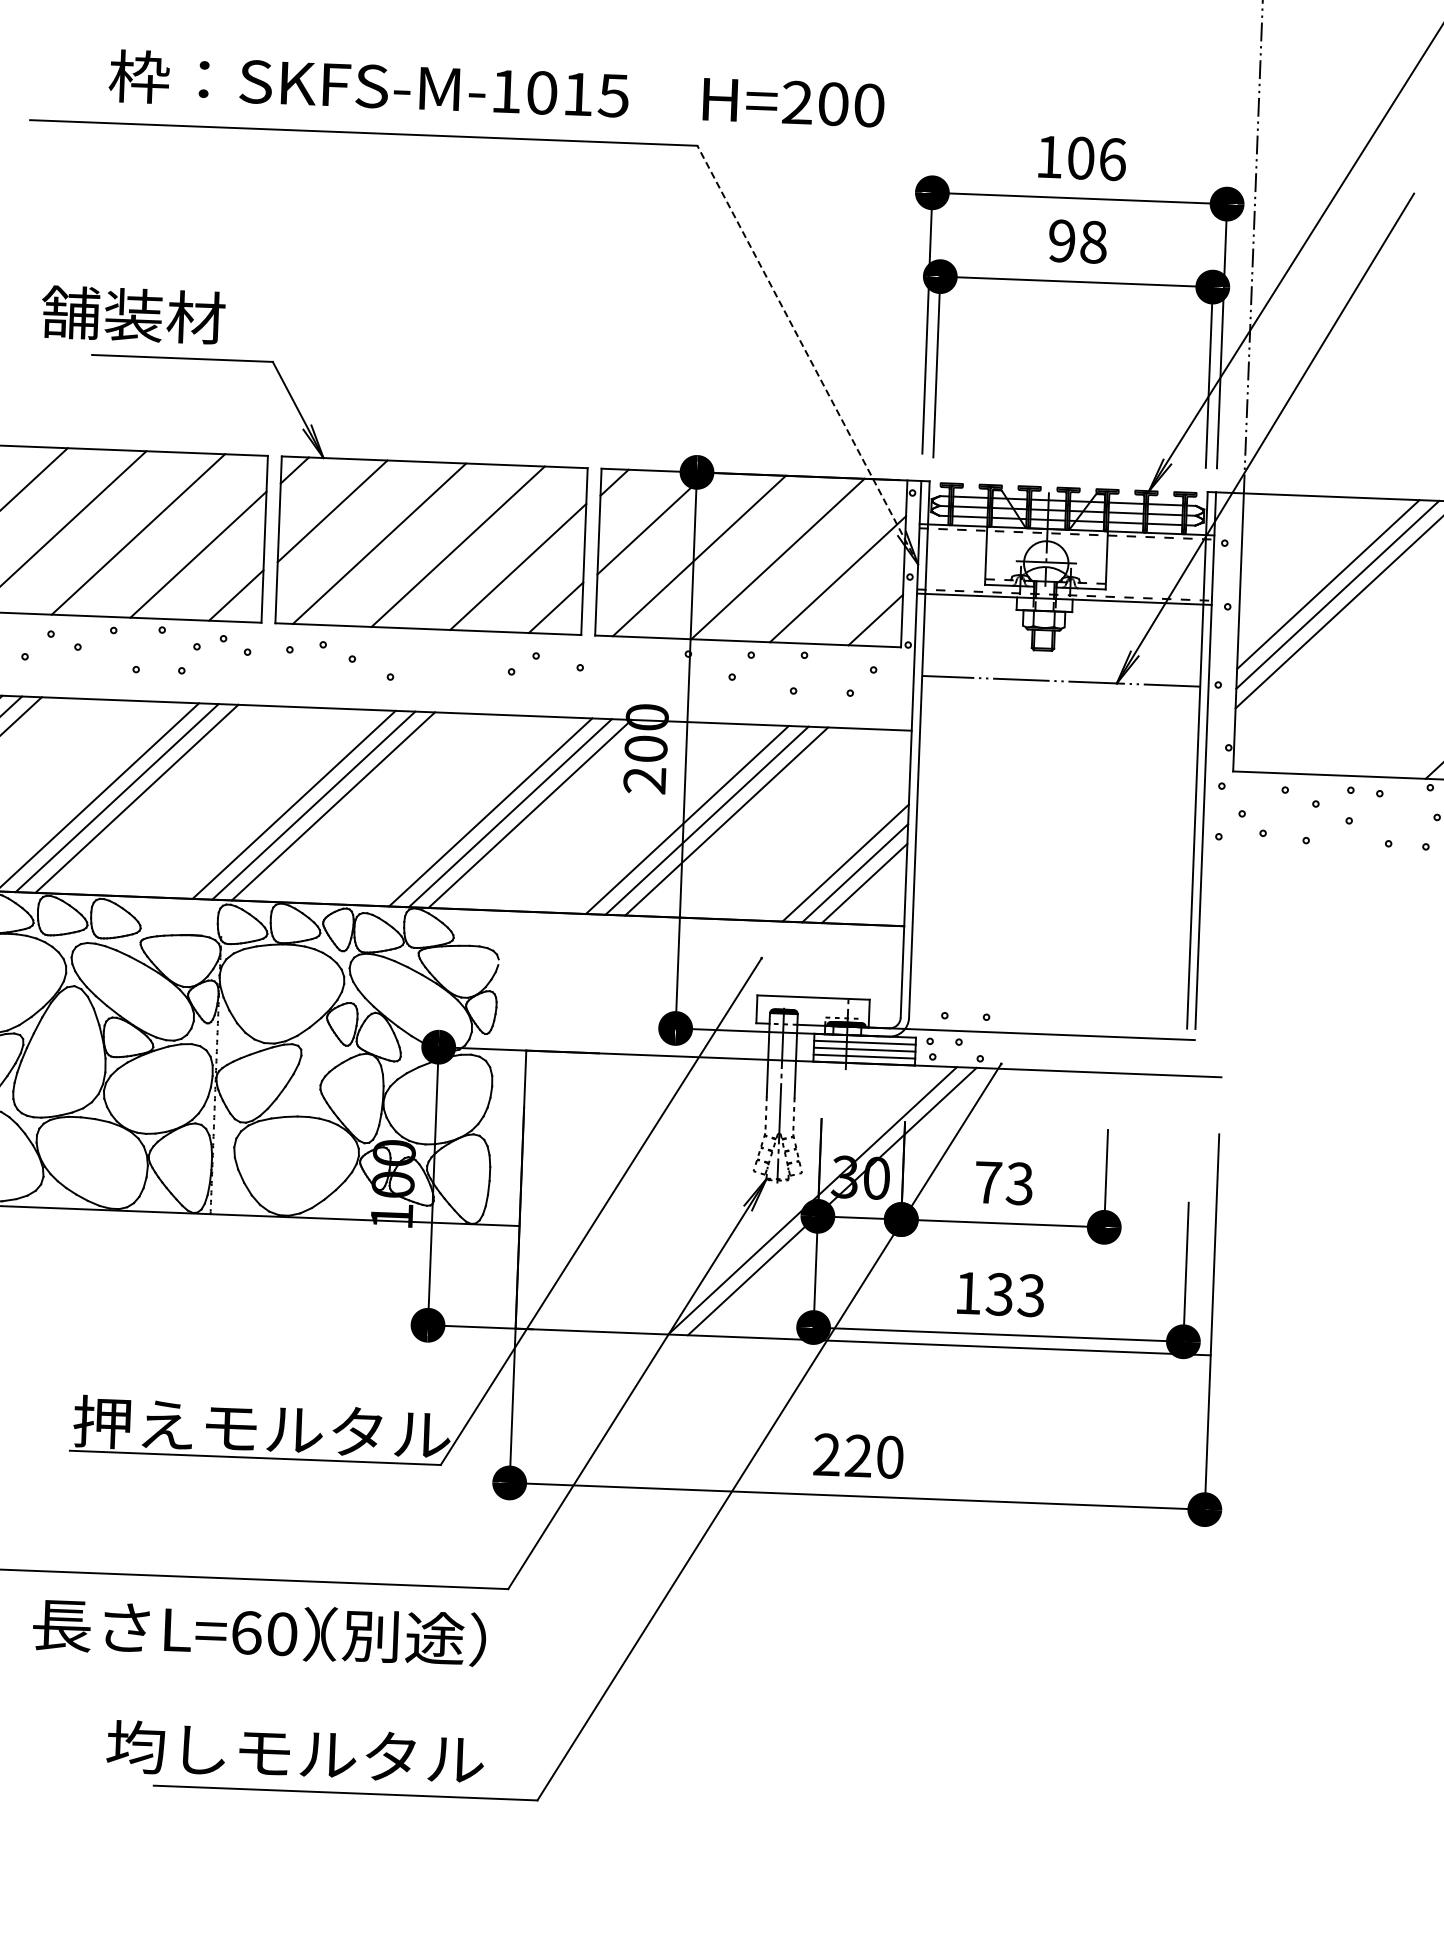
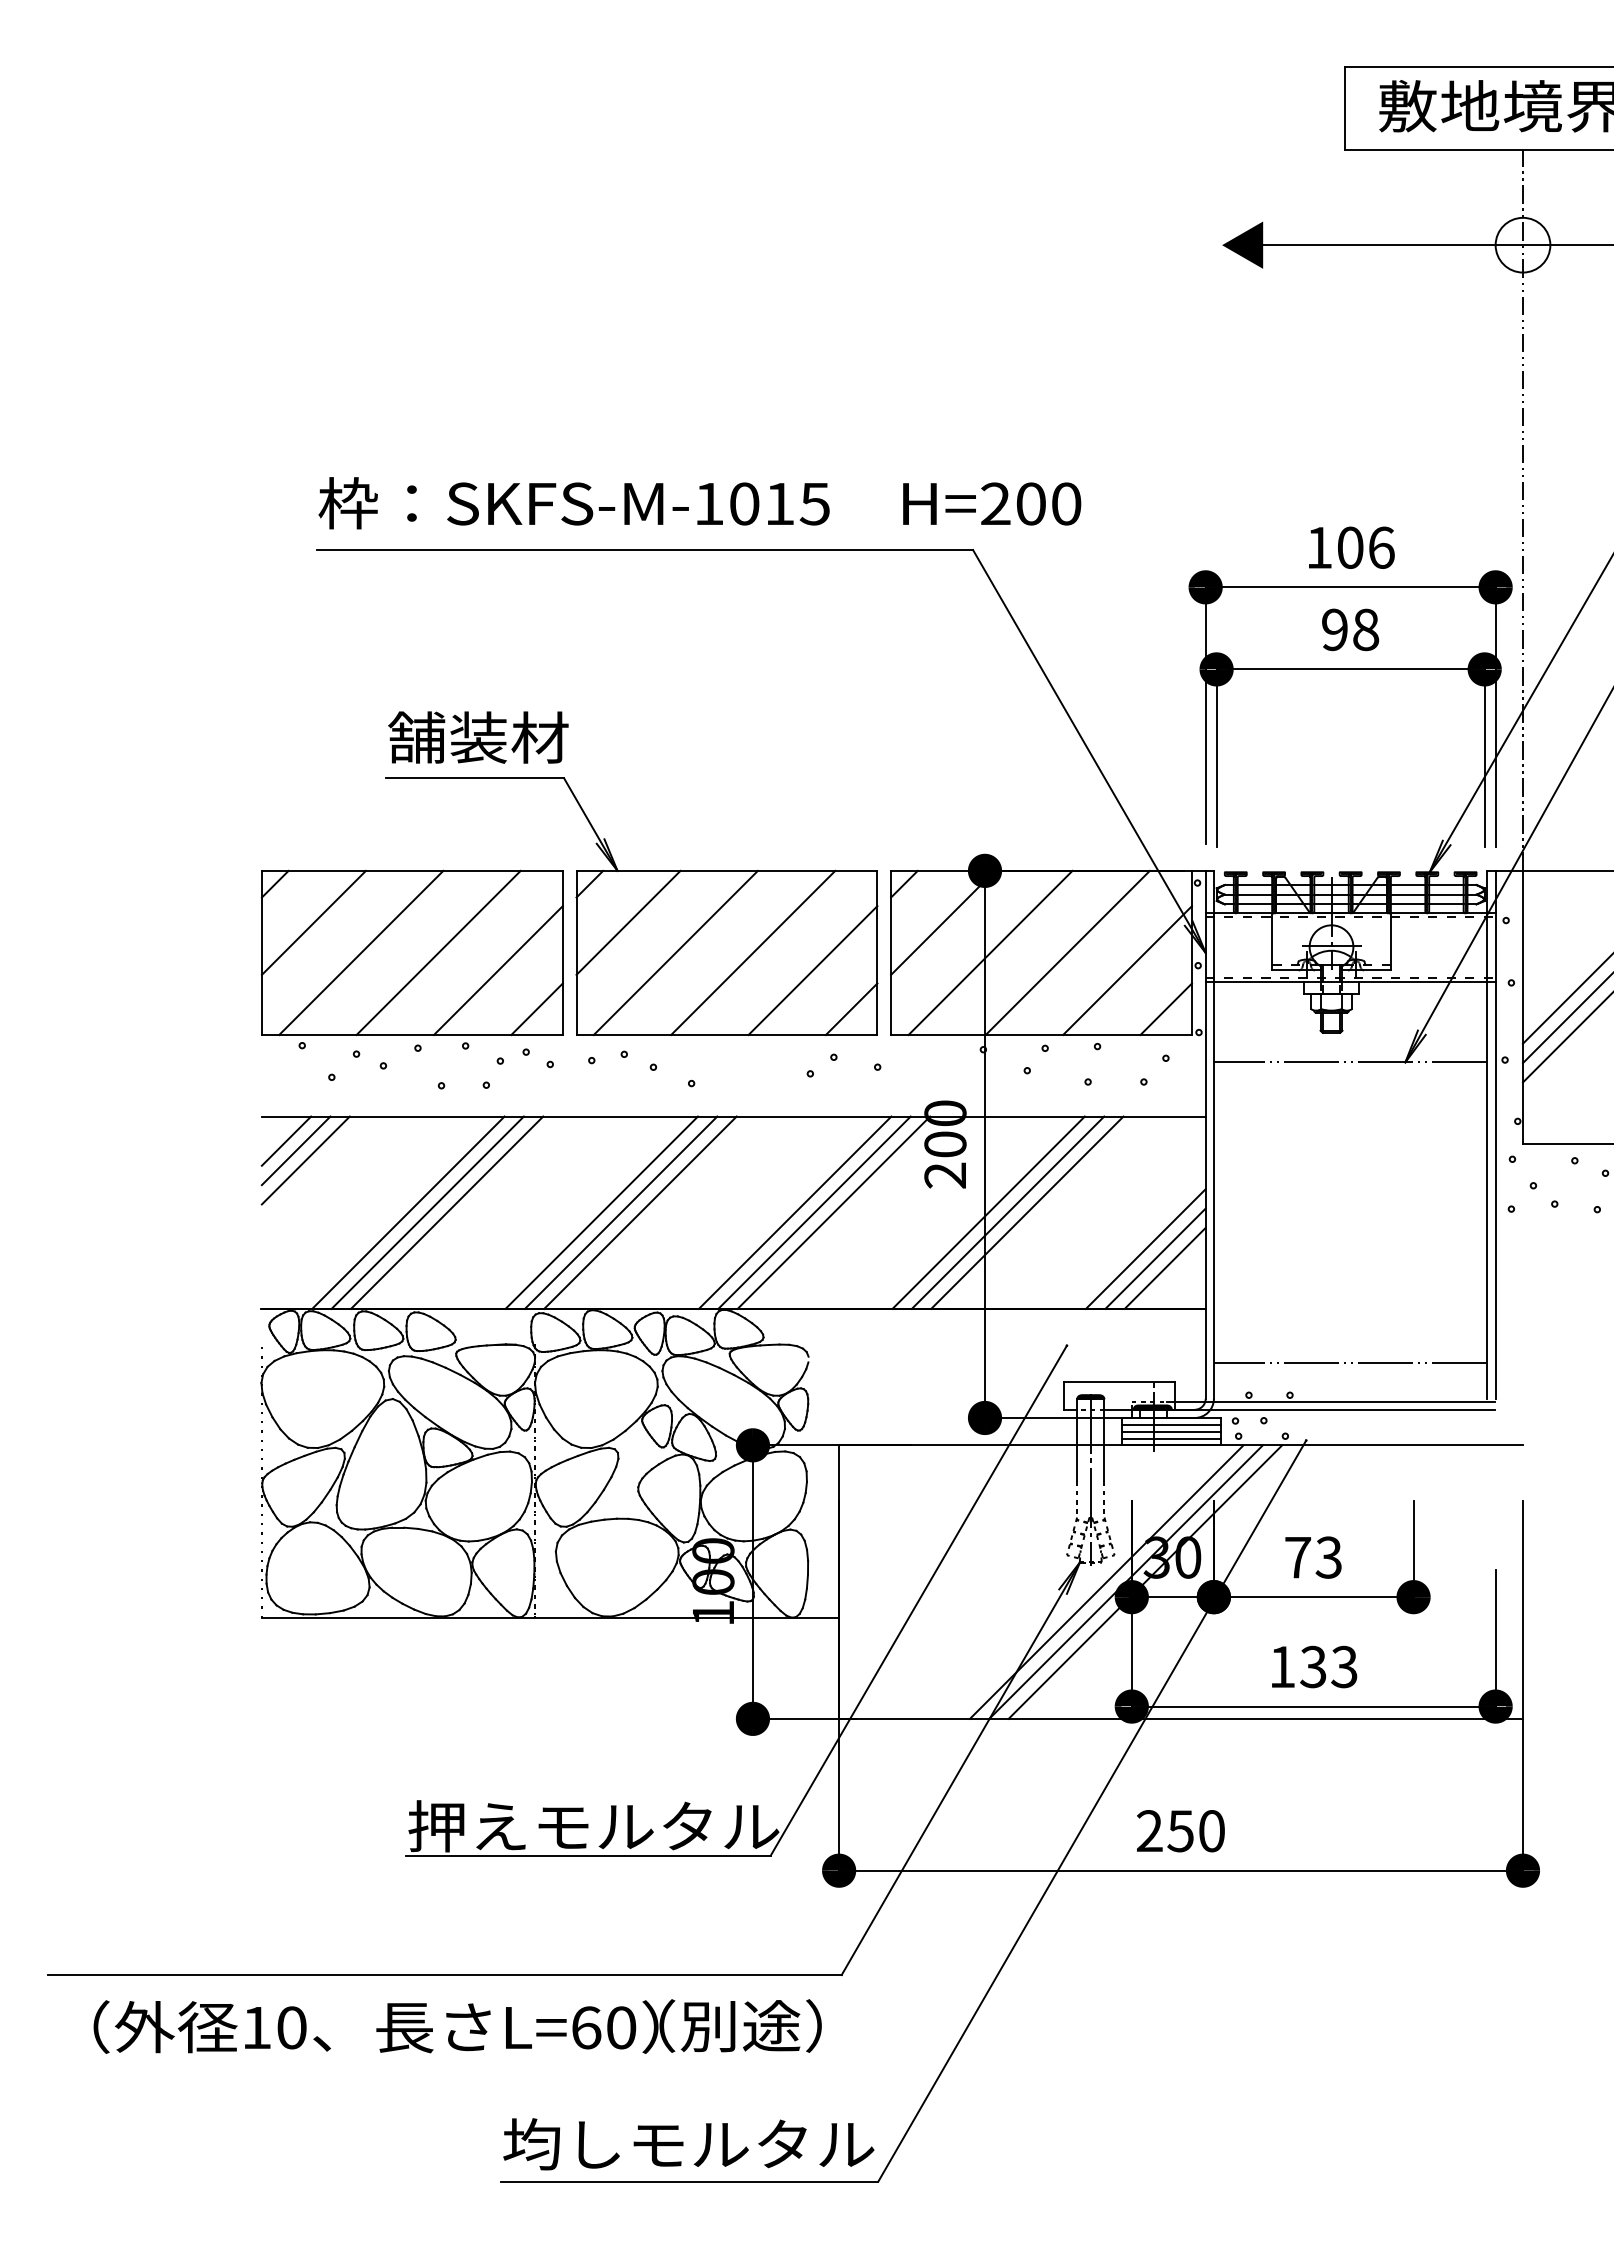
text: (496, 90) -> (699, 503), moved
text: (133, 314) -> (478, 737), moved
line: (807, 355) -> (1089, 751), dashed -> solid
line: (1049, 987) -> (1350, 1363), added
line: (1028, 1025) -> (1331, 1401), added
line: (792, 1199) -> (1106, 1581), added
text: (858, 1456) -> (1180, 1831), 220 -> 250
text: (295, 1753) -> (688, 2144), moved

